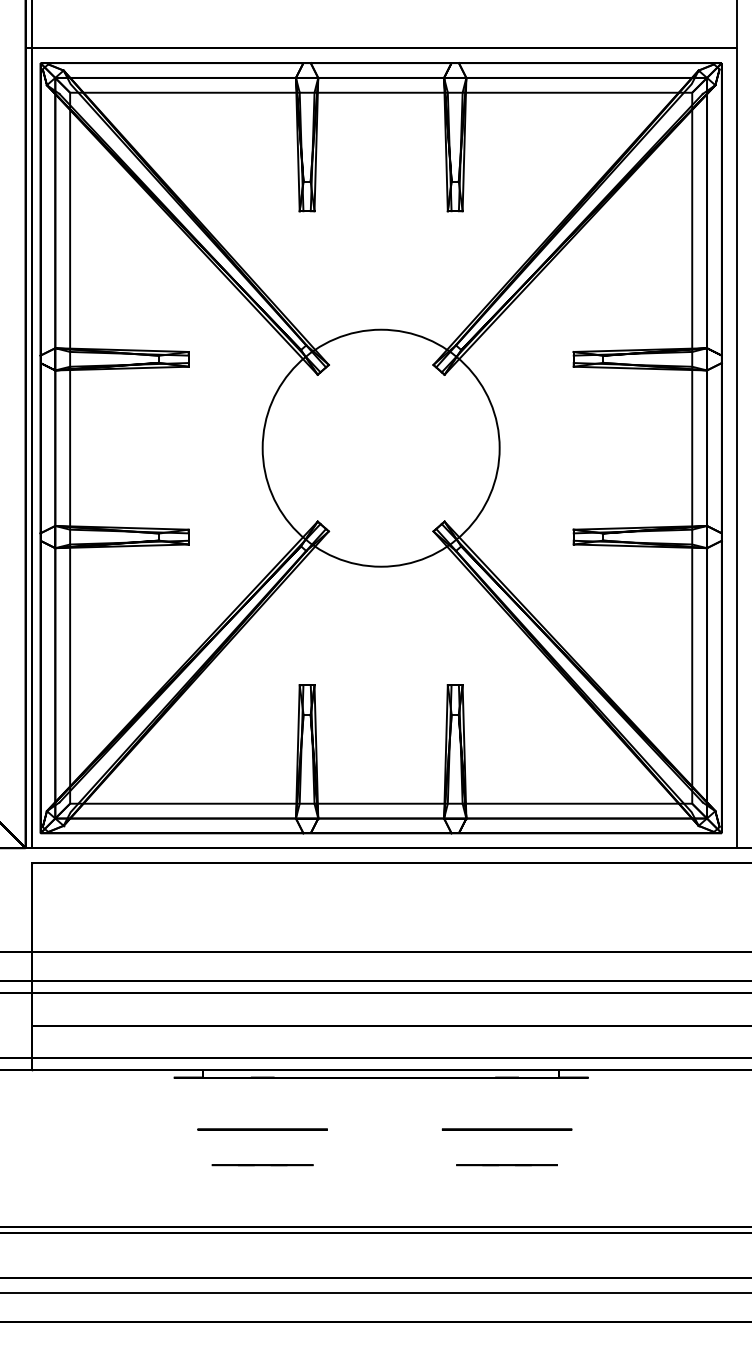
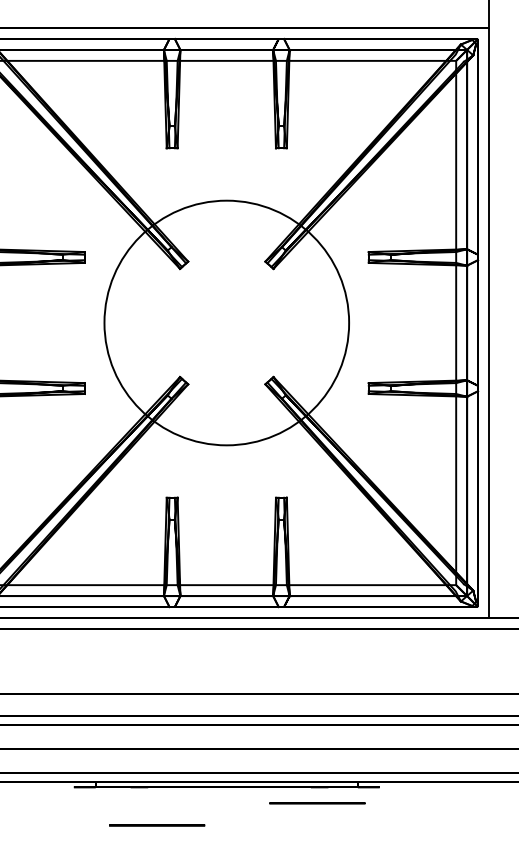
circle: (380, 447) -> (226, 322), size x1.4
circle: (262, 1129) -> (156, 825), moved
circle: (506, 1129) -> (317, 803), moved

